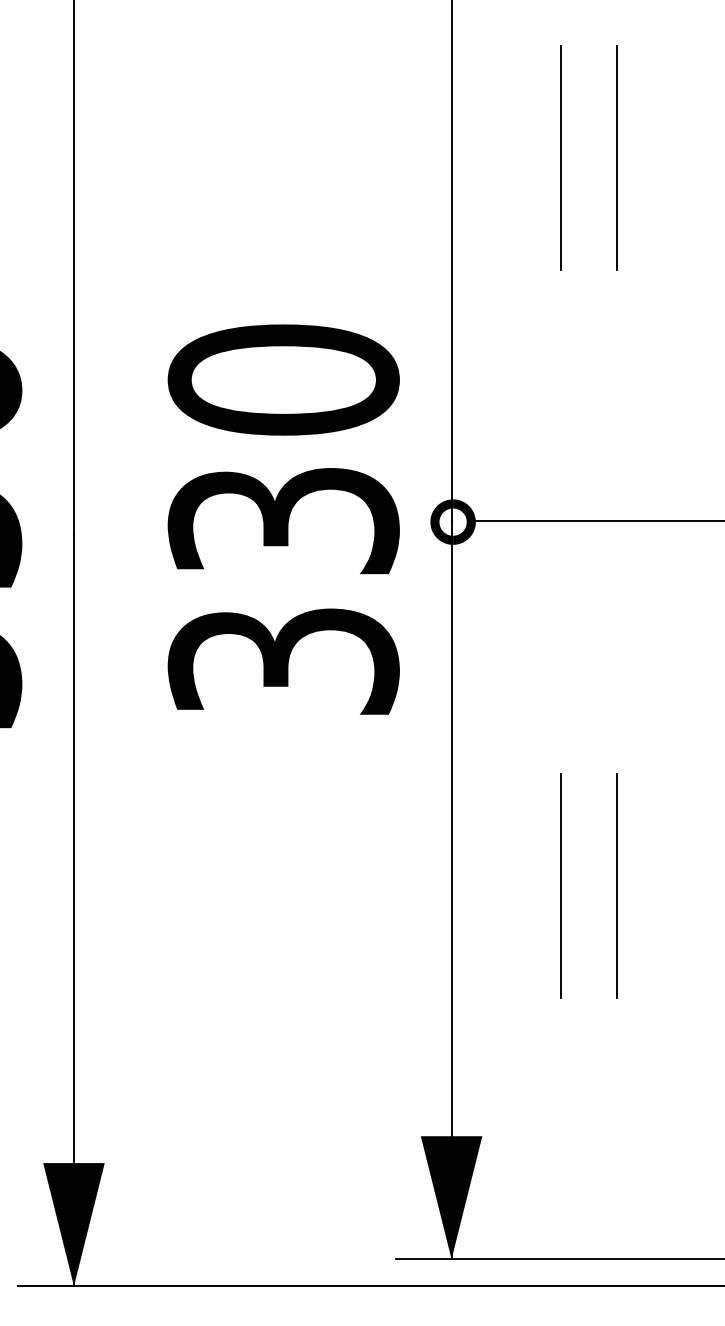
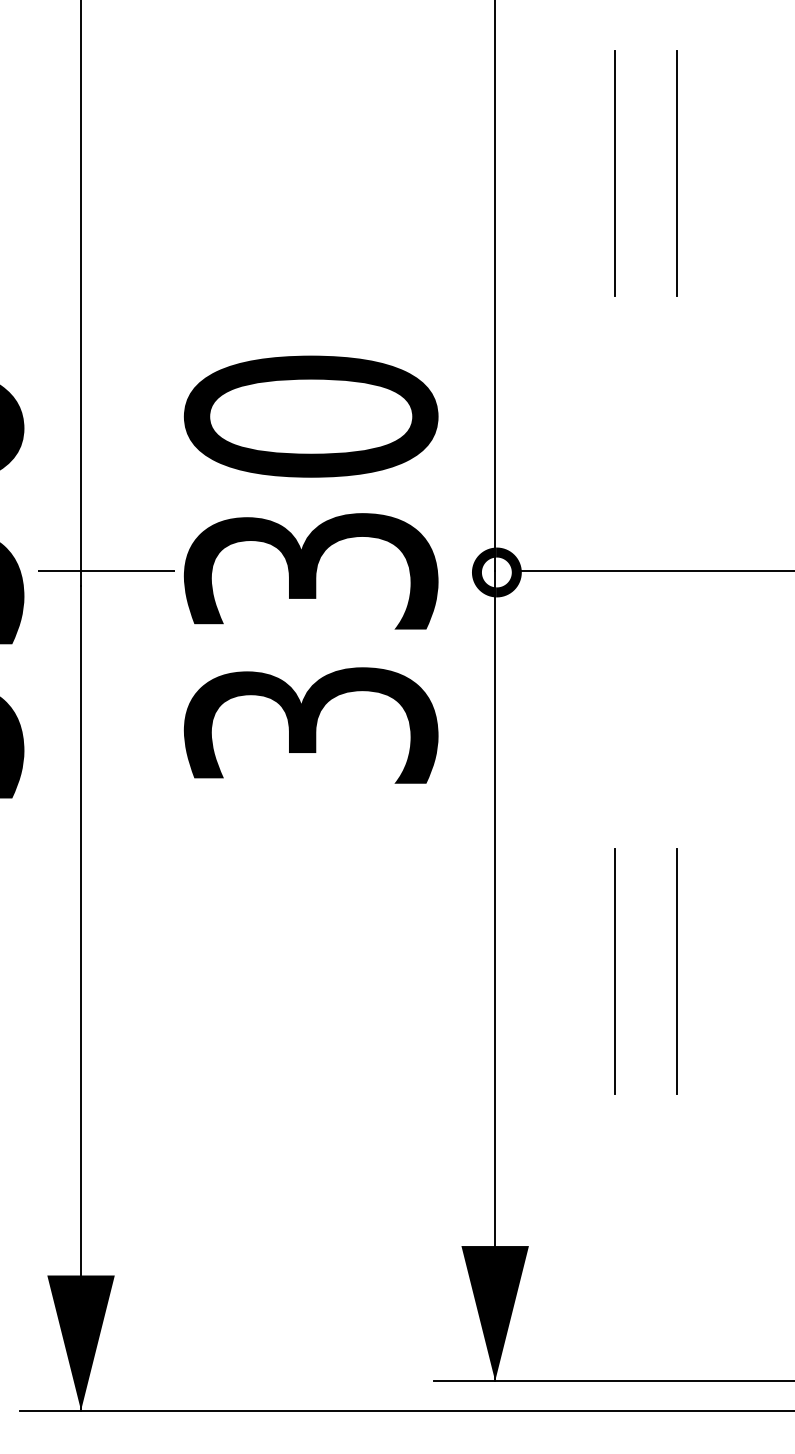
line: (96, 520) -> (105, 570), added

